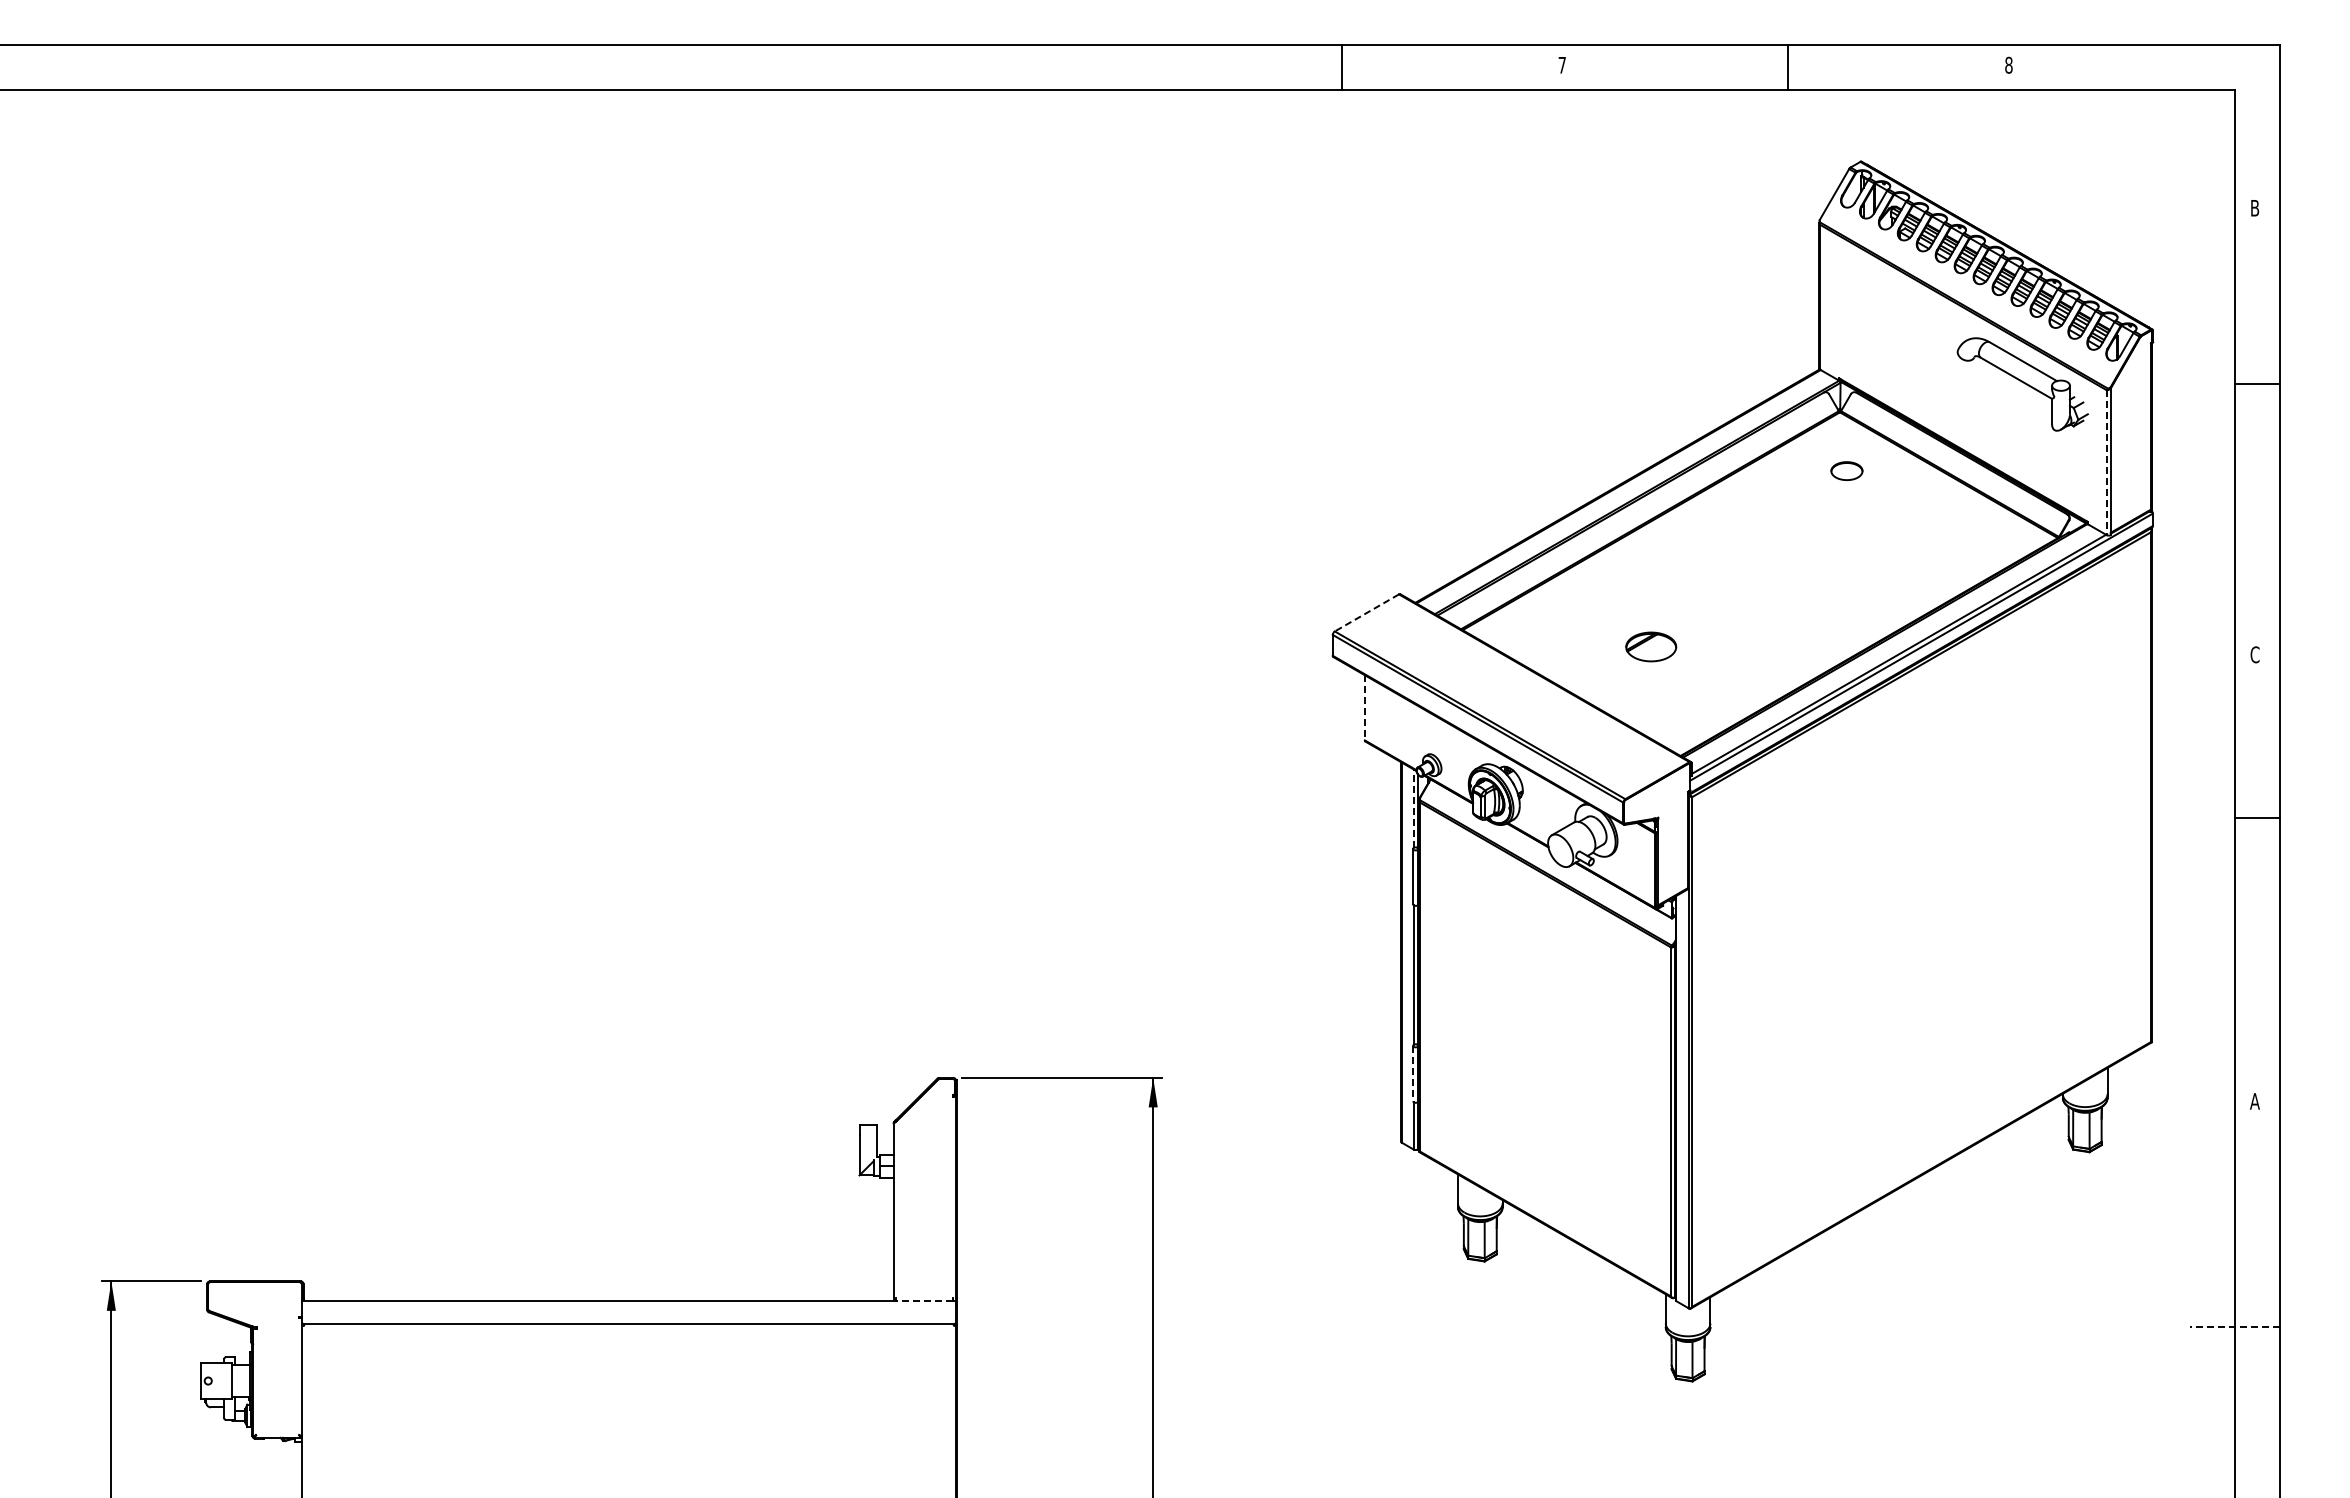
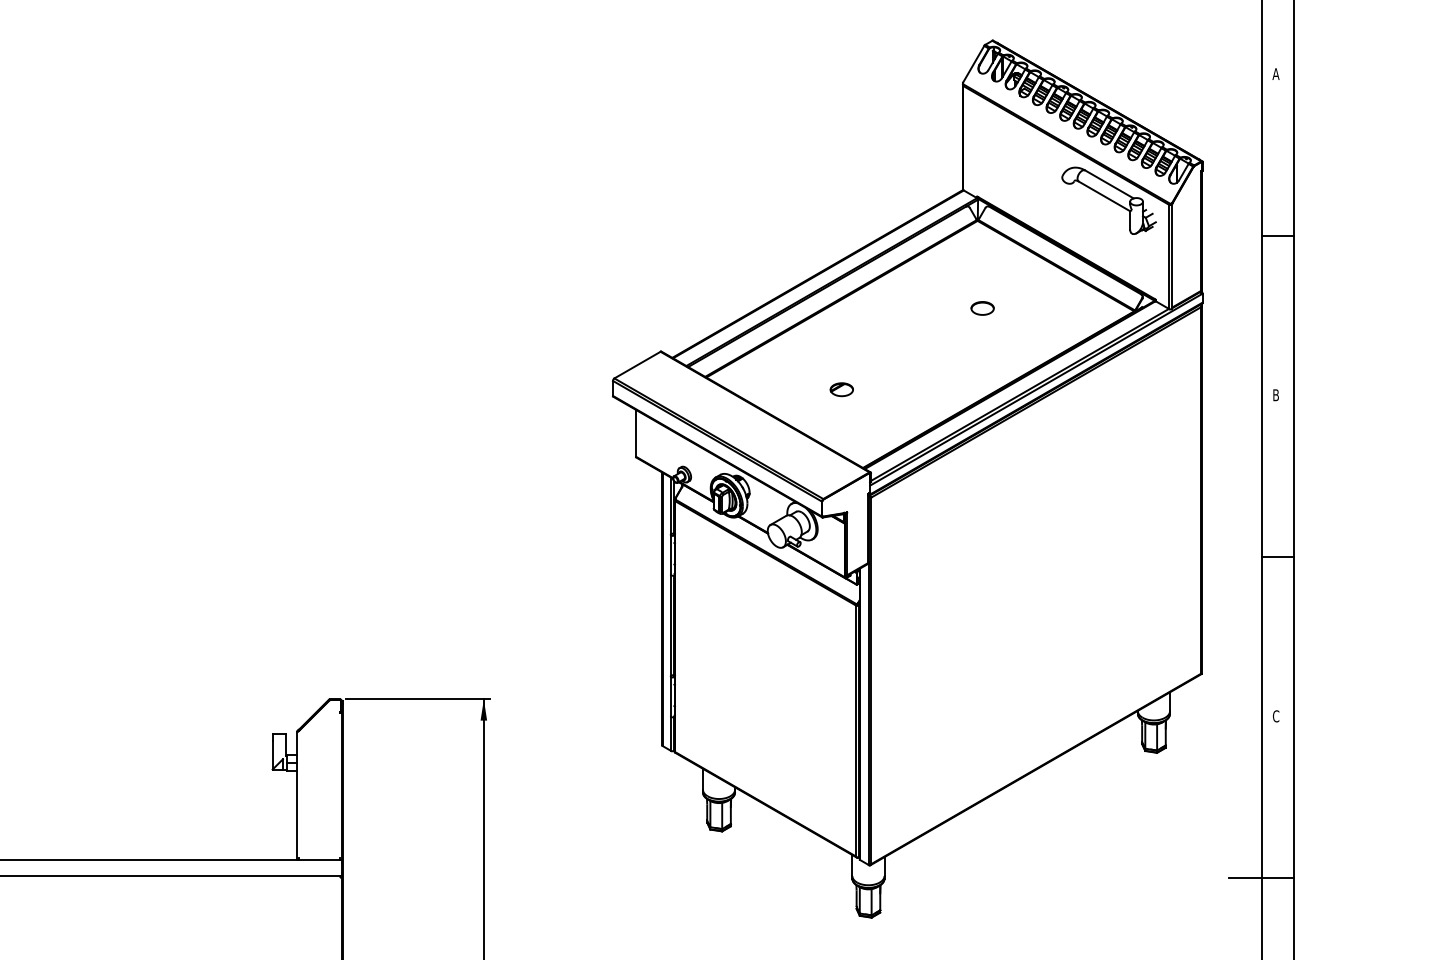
text: (2254, 208) -> (1275, 74), B -> A
line: (2256, 383) -> (1277, 236), moved
line: (2106, 463) -> (1169, 257), dashed -> solid
part: (1846, 470) -> (982, 308), moved
line: (1366, 613) -> (637, 365), dashed -> solid
part: (1650, 647) -> (841, 389), size x0.62
text: (2254, 654) -> (1275, 395), C -> B
line: (1364, 707) -> (635, 433), dashed -> solid
line: (1413, 808) -> (671, 505), dashed -> solid
line: (2256, 818) -> (1277, 557), moved
line: (1413, 1073) -> (671, 696), dashed -> solid
text: (2254, 1101) -> (1275, 716), A -> C
line: (924, 1301) -> (319, 860), dashed -> solid
line: (2234, 1326) -> (1261, 878), dashed -> solid

